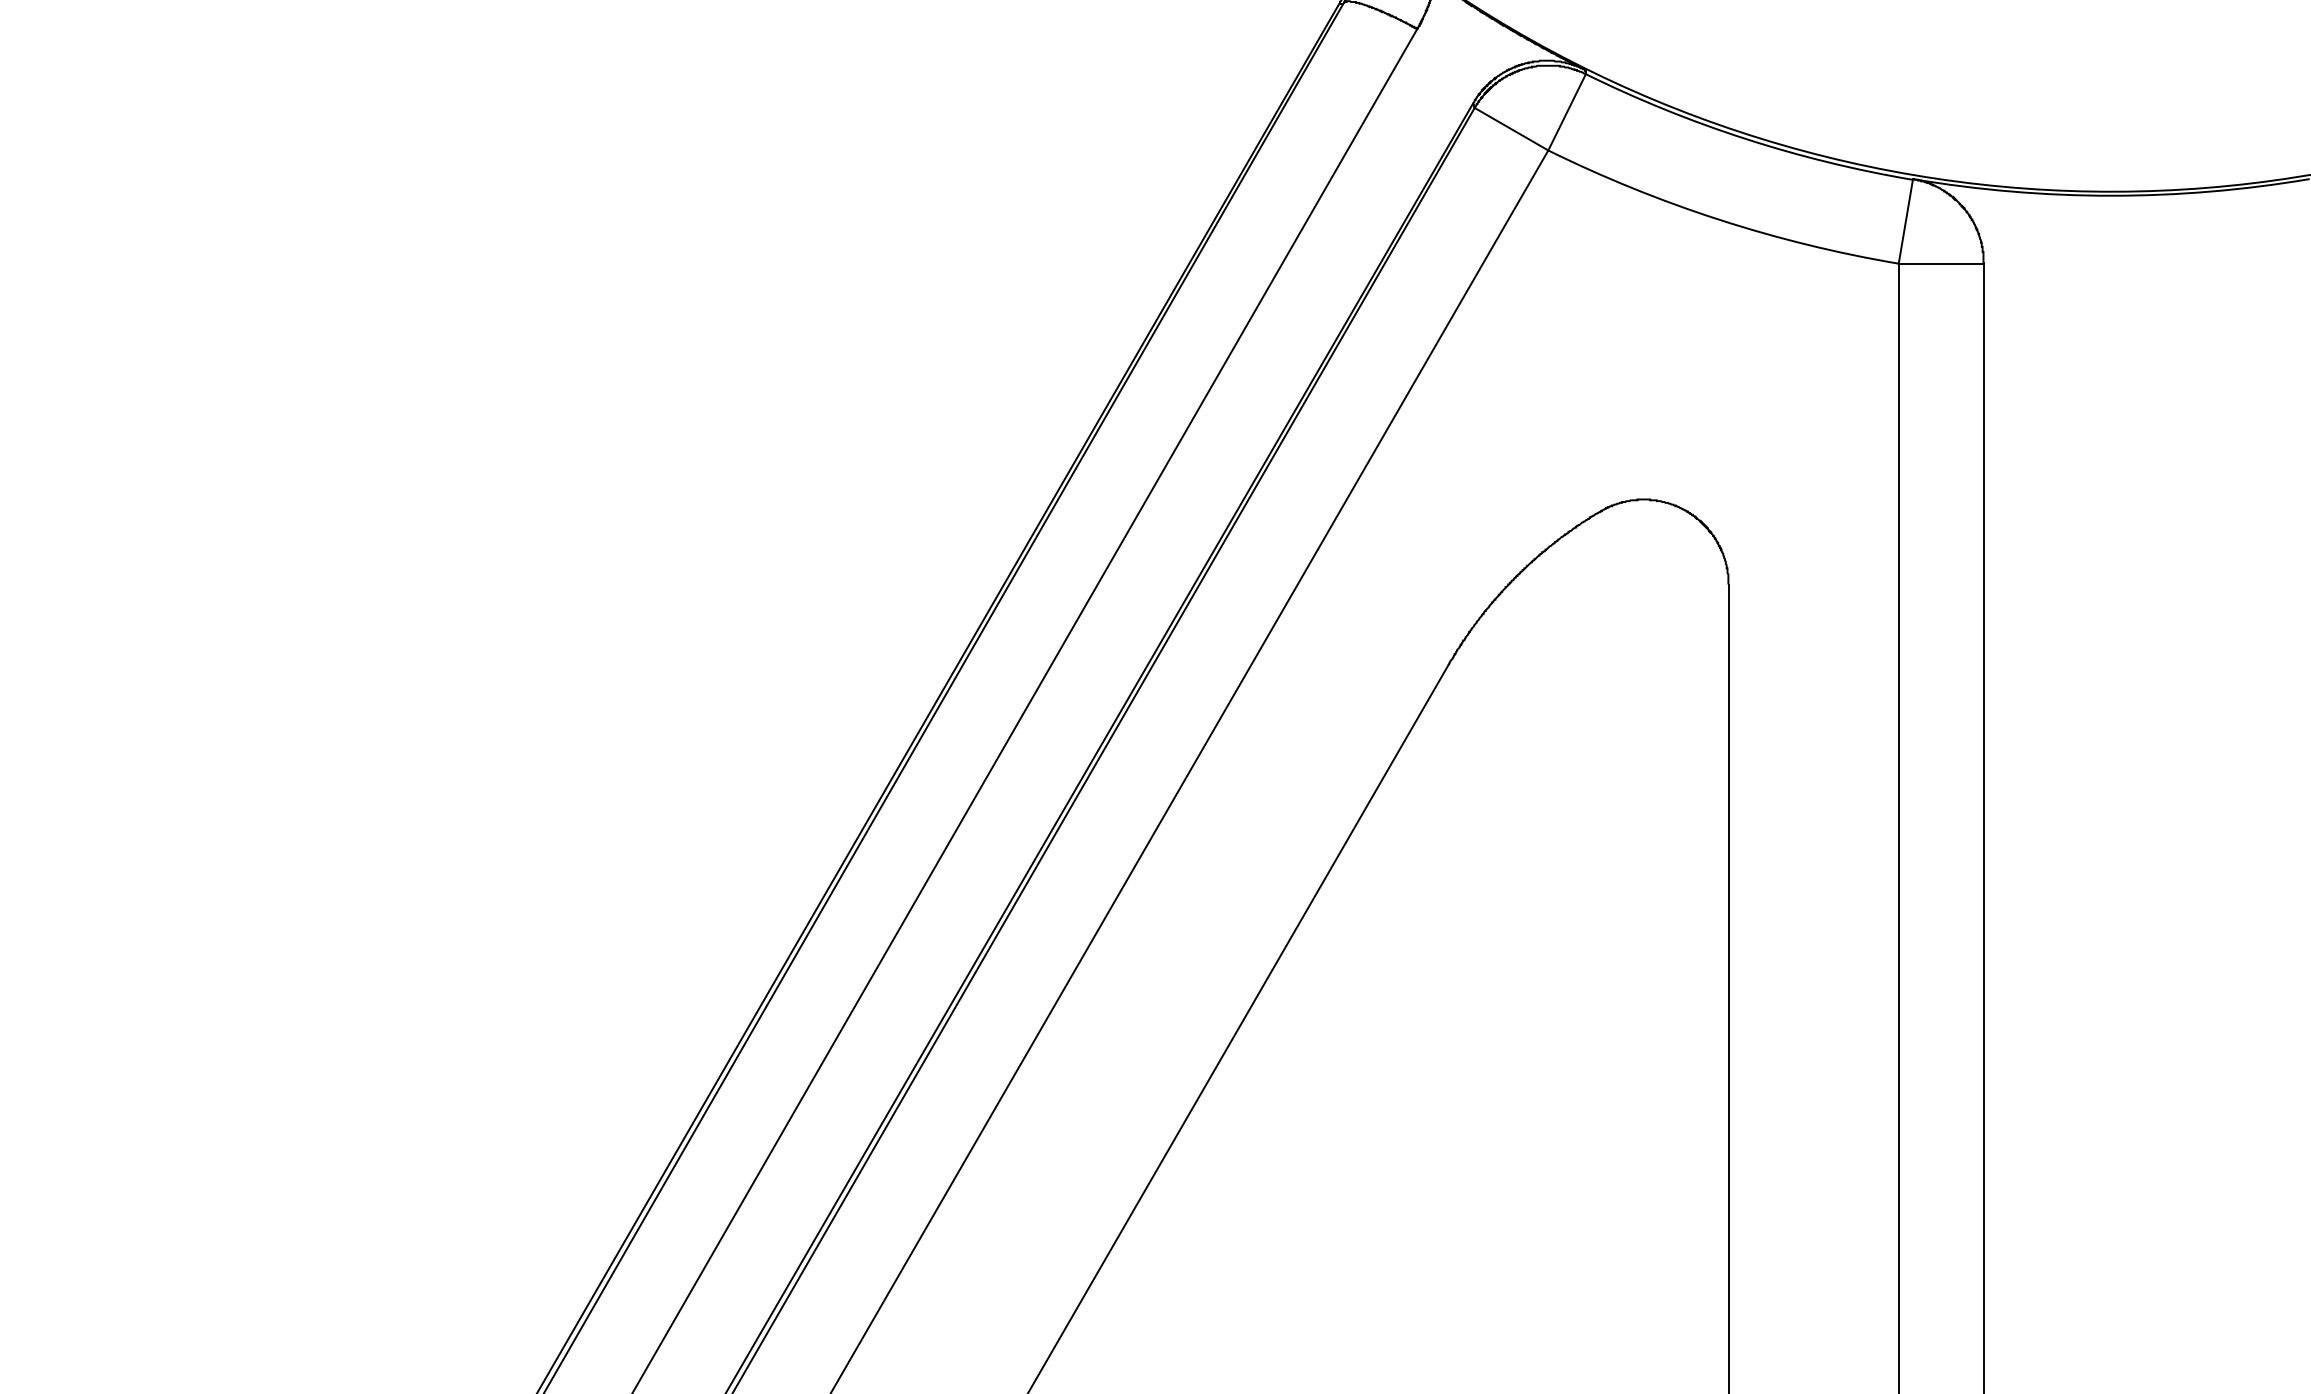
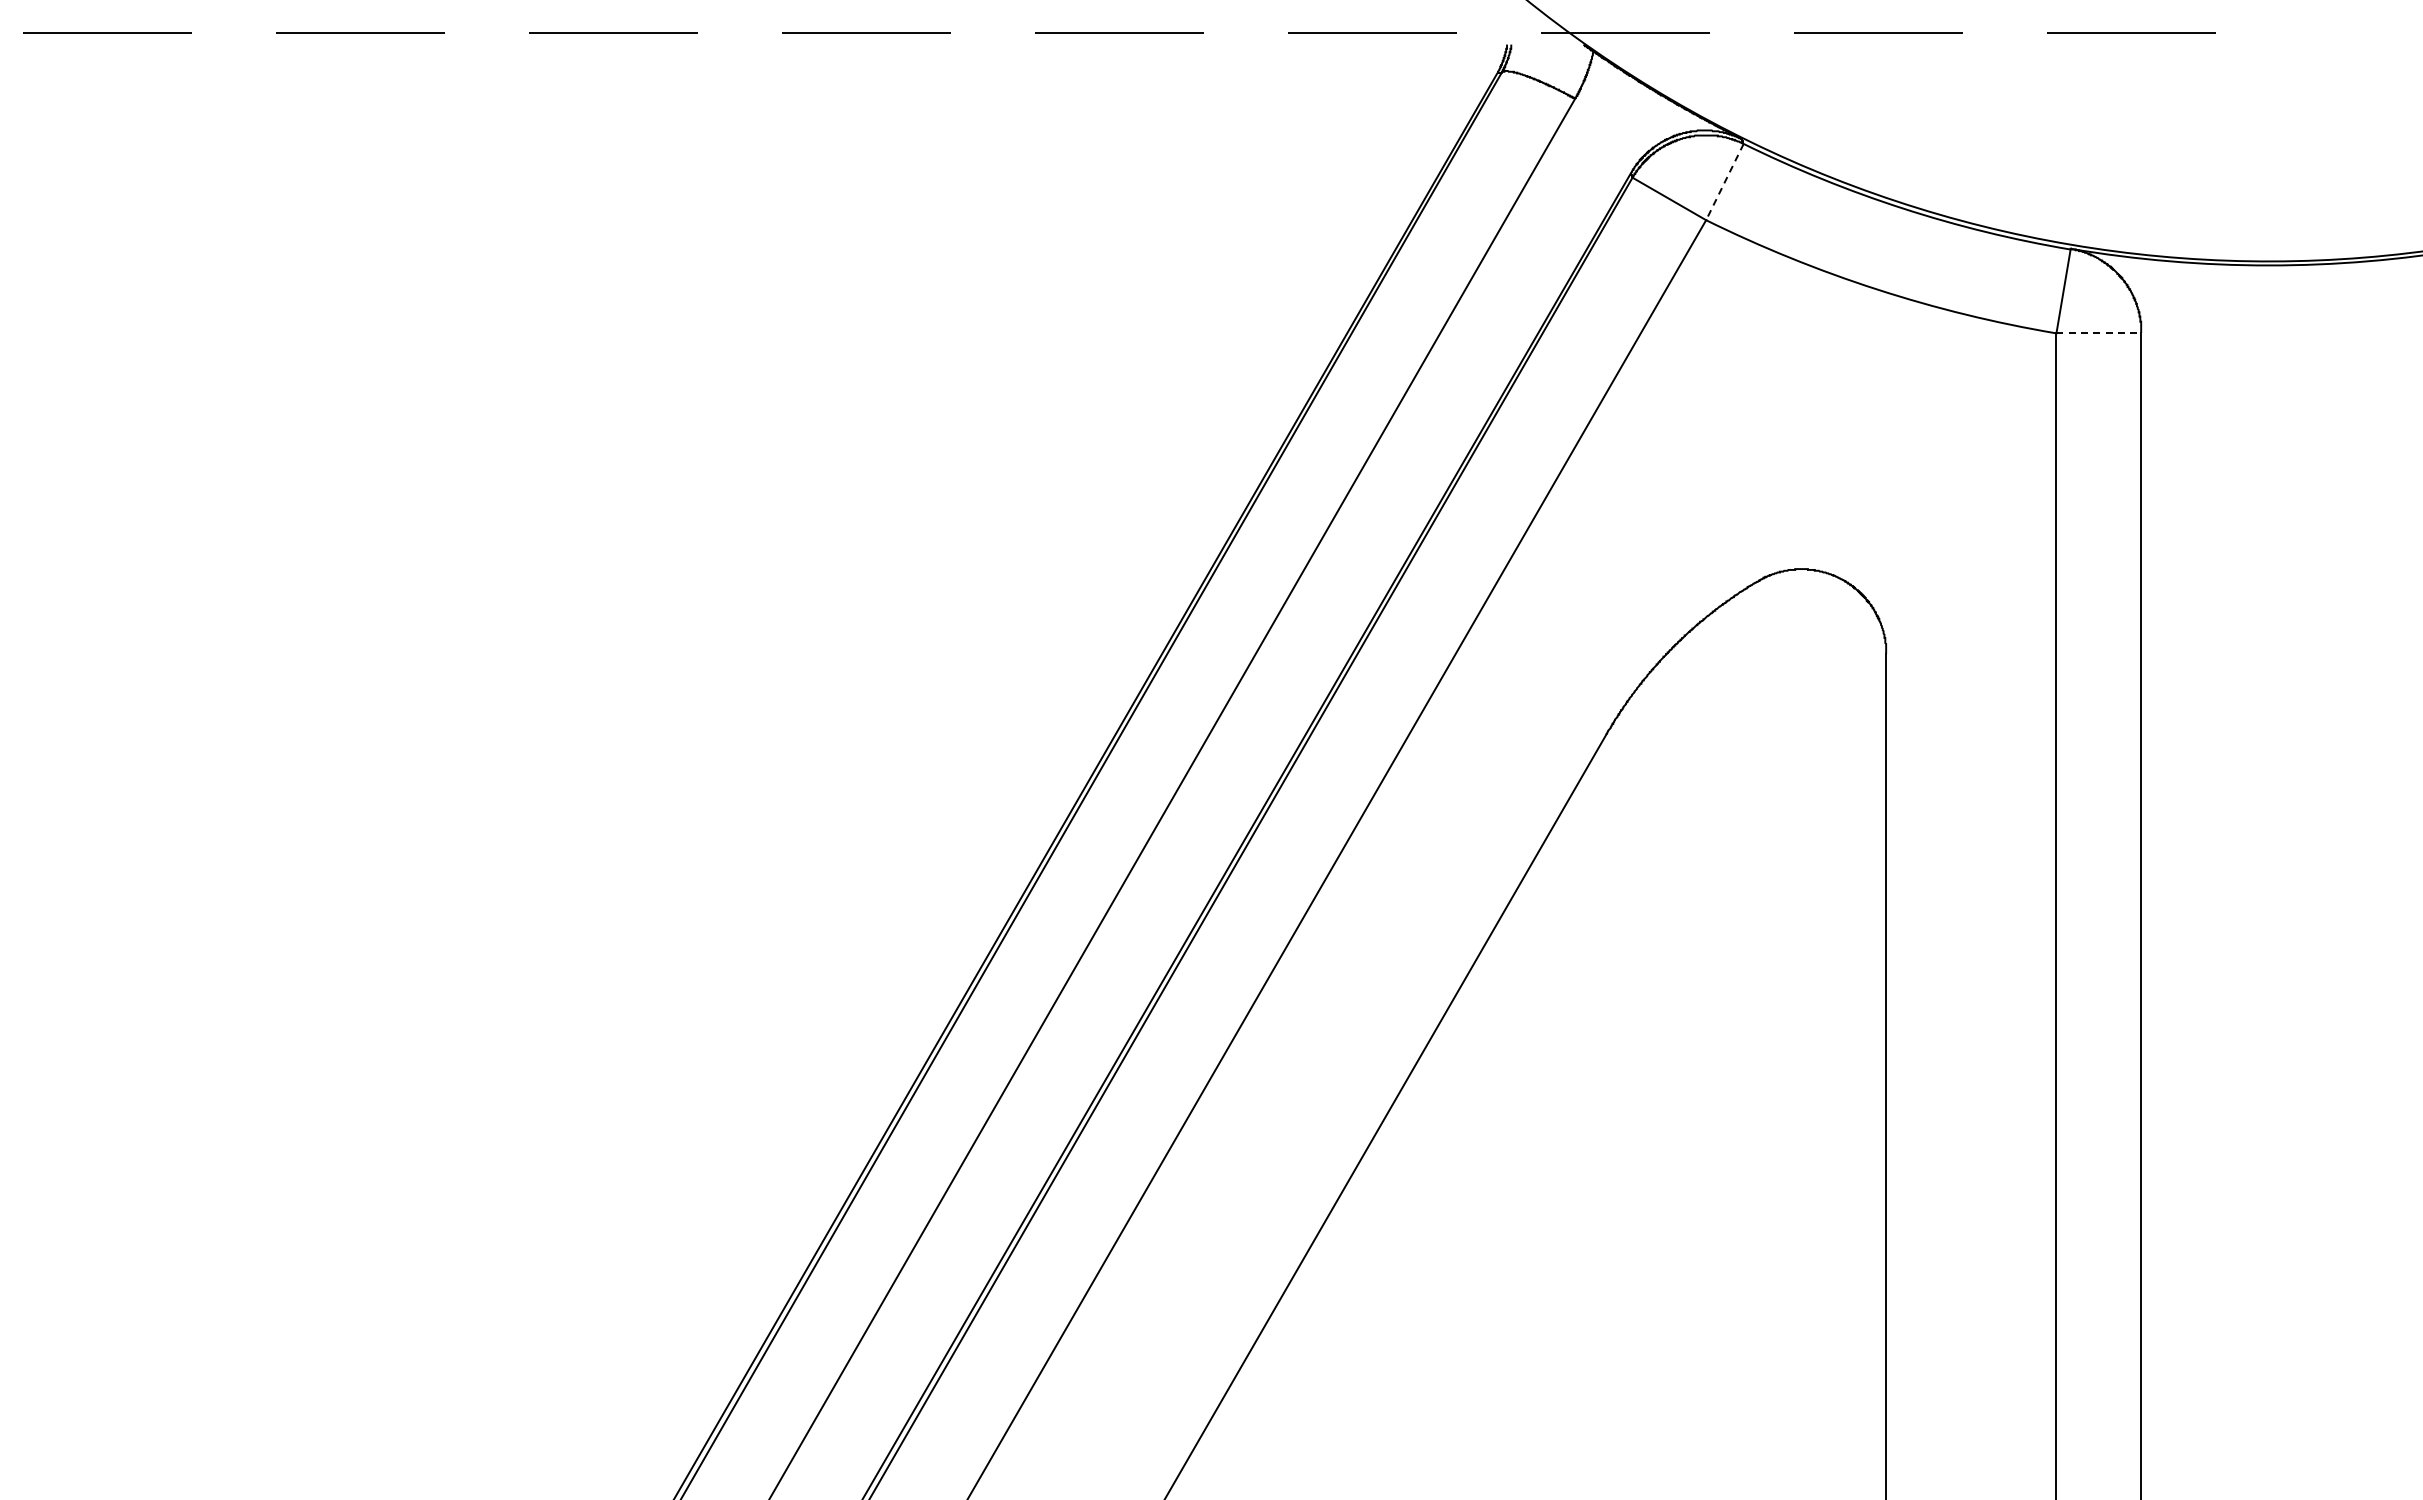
line: (1566, 112) -> (1724, 182), solid -> dashed
line: (1940, 263) -> (2098, 333), solid -> dashed

